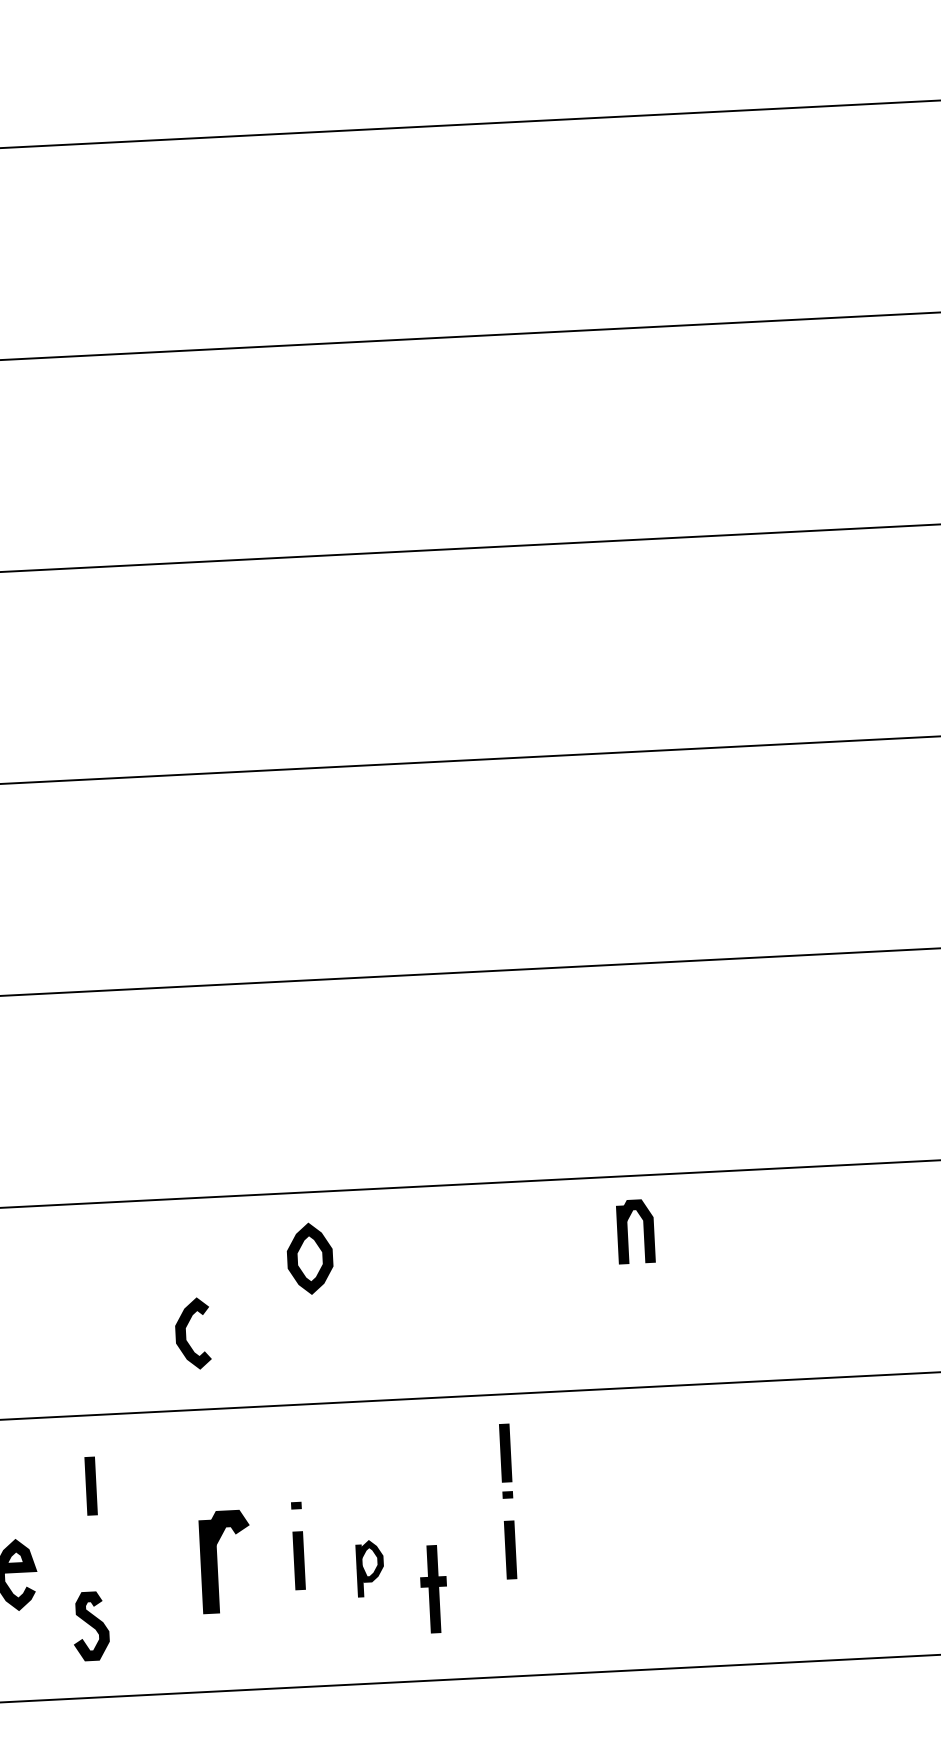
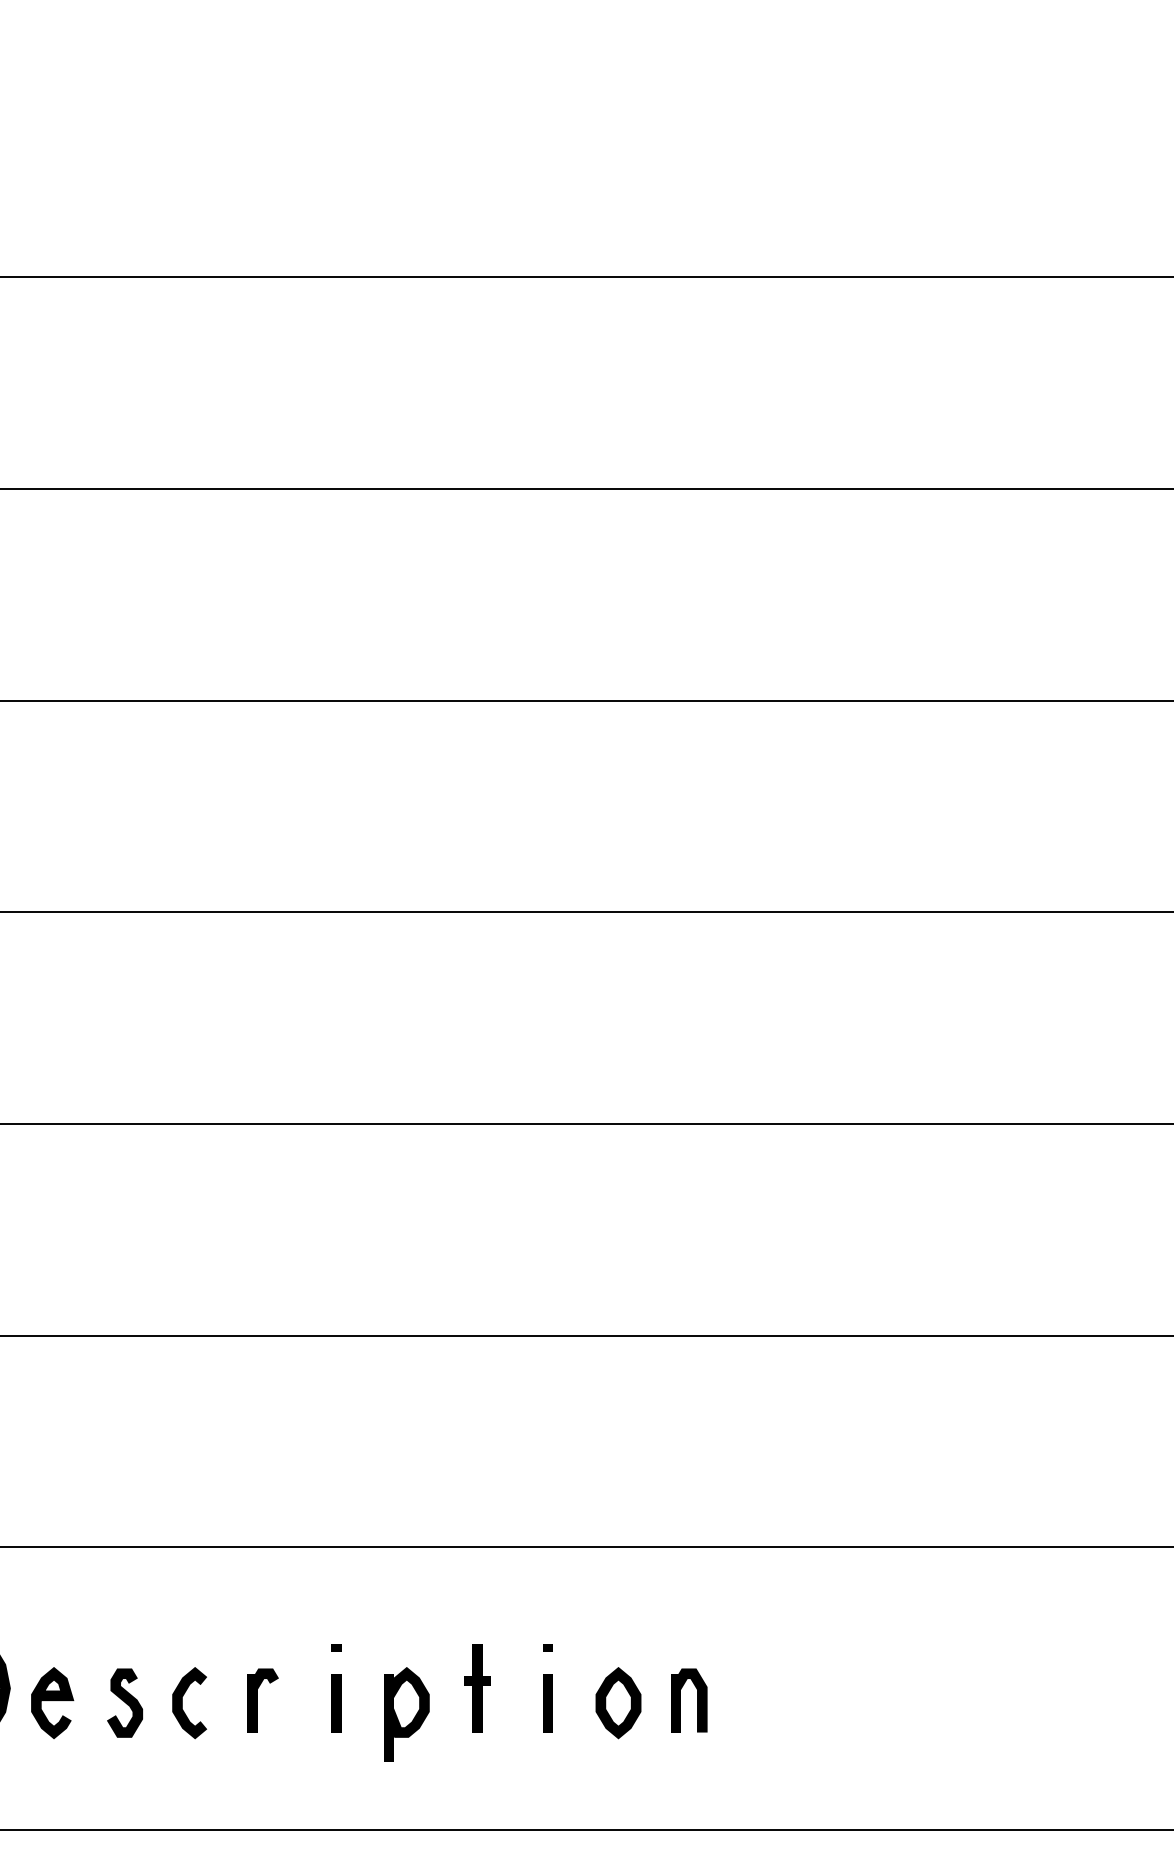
part: (644, 1231) -> (697, 1700), moved
part: (310, 1259) -> (618, 1703), moved
curve: (185, 1334) -> (182, 1703), moved
line: (505, 1453) -> (547, 1606), removed
line: (91, 1486) -> (132, 1618), removed
part: (225, 1561) -> (262, 1700), size x0.62
part: (369, 1568) -> (406, 1714), size x1.67
part: (434, 1589) -> (477, 1688), moved
curve: (90, 1625) -> (124, 1702), moved

